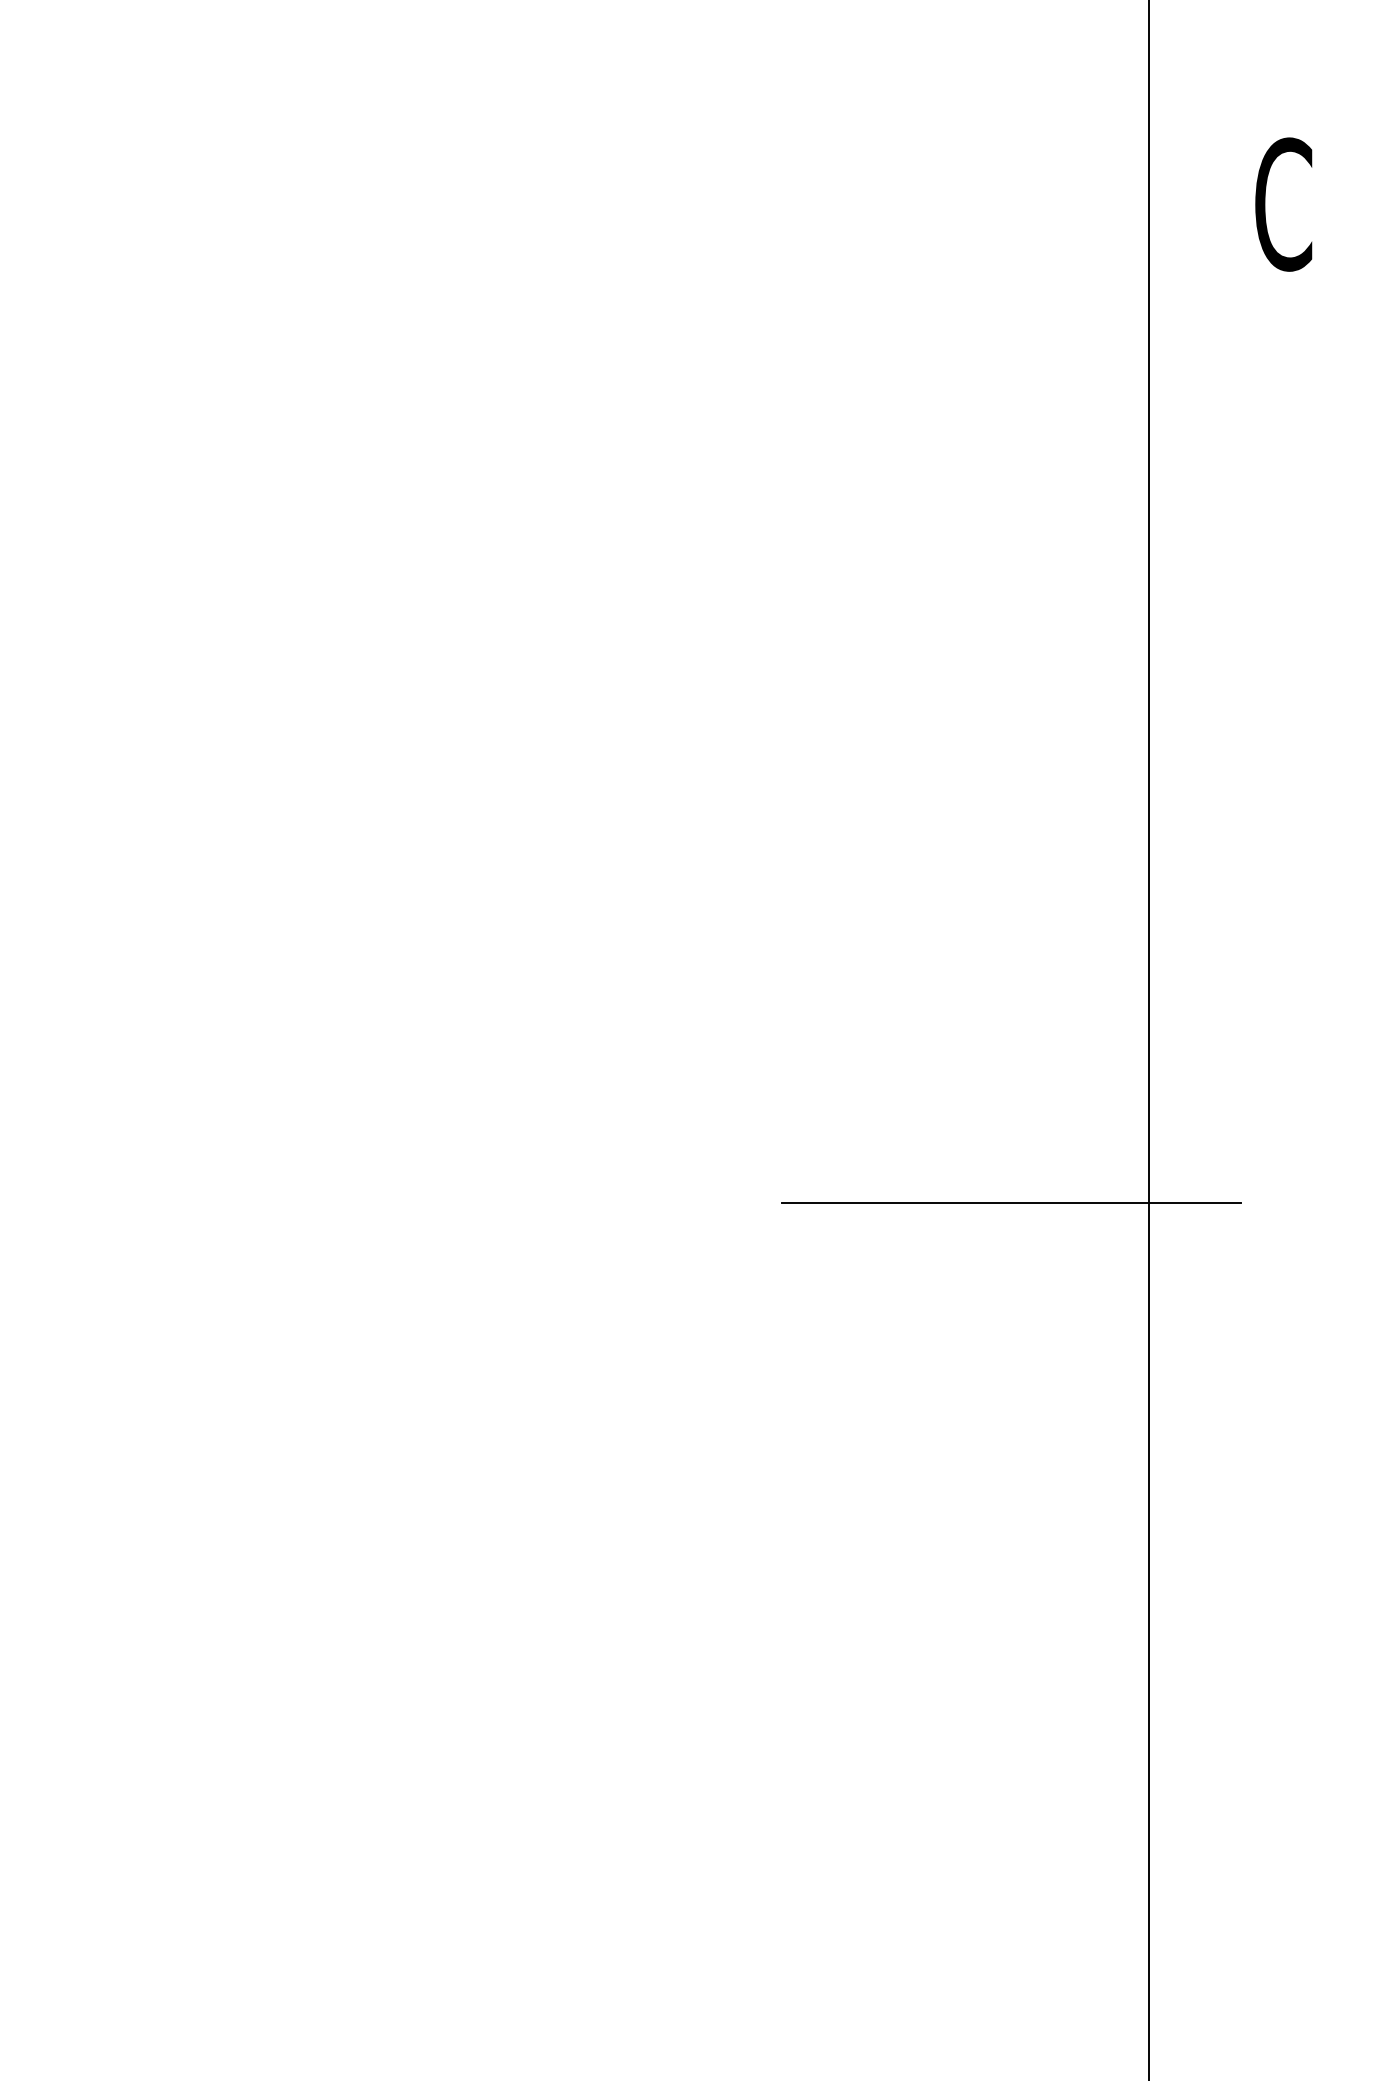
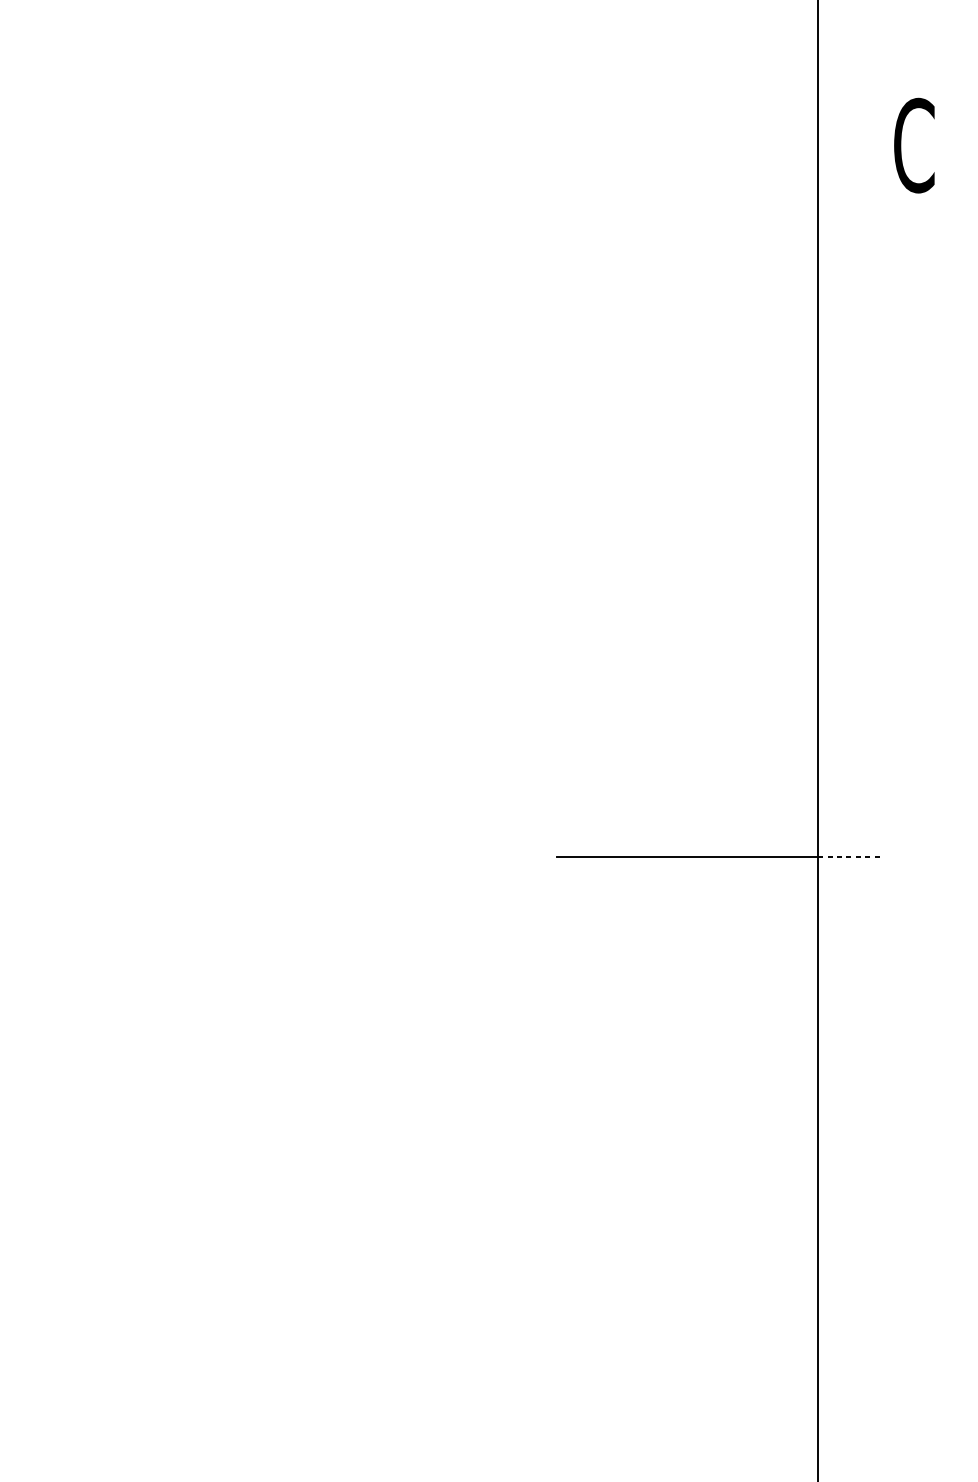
line: (1194, 1202) -> (850, 856), solid -> dashed

